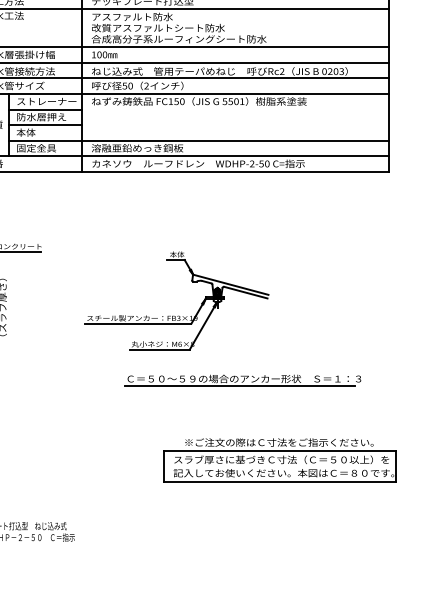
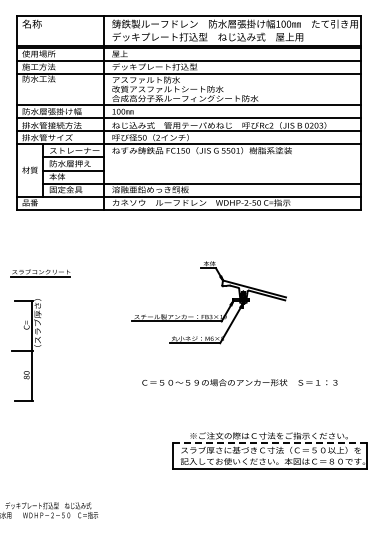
part: (175, 316) -> (208, 315), moved
line: (240, 385) -> (236, 388), removed
line: (279, 451) -> (269, 443), solid -> dashed

